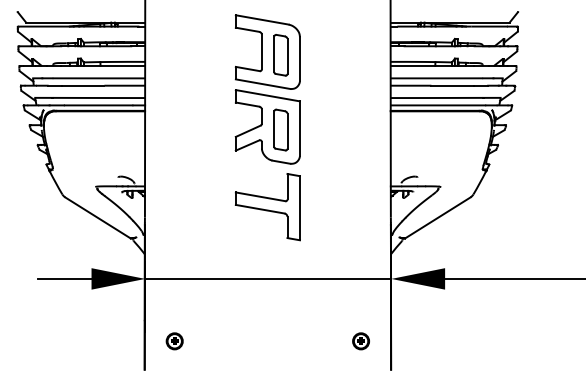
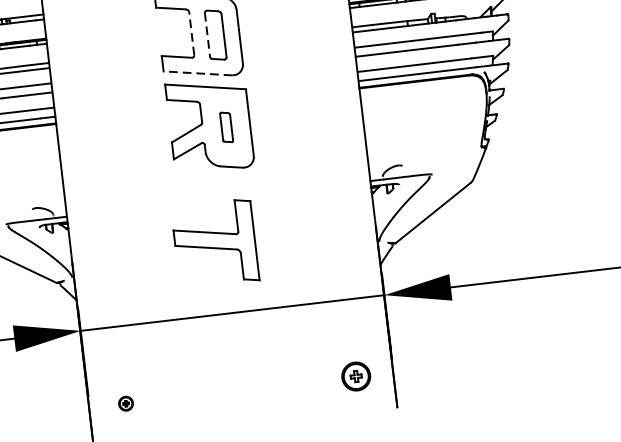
line: (261, 51) -> (191, 33), solid -> dashed
line: (274, 54) -> (207, 35), solid -> dashed
line: (263, 84) -> (198, 73), solid -> dashed
part: (280, 129) -> (225, 126), size x0.6
part: (267, 207) -> (214, 244), moved
part: (174, 341) -> (125, 403), size x0.7
part: (360, 341) -> (355, 376), size x1.4

